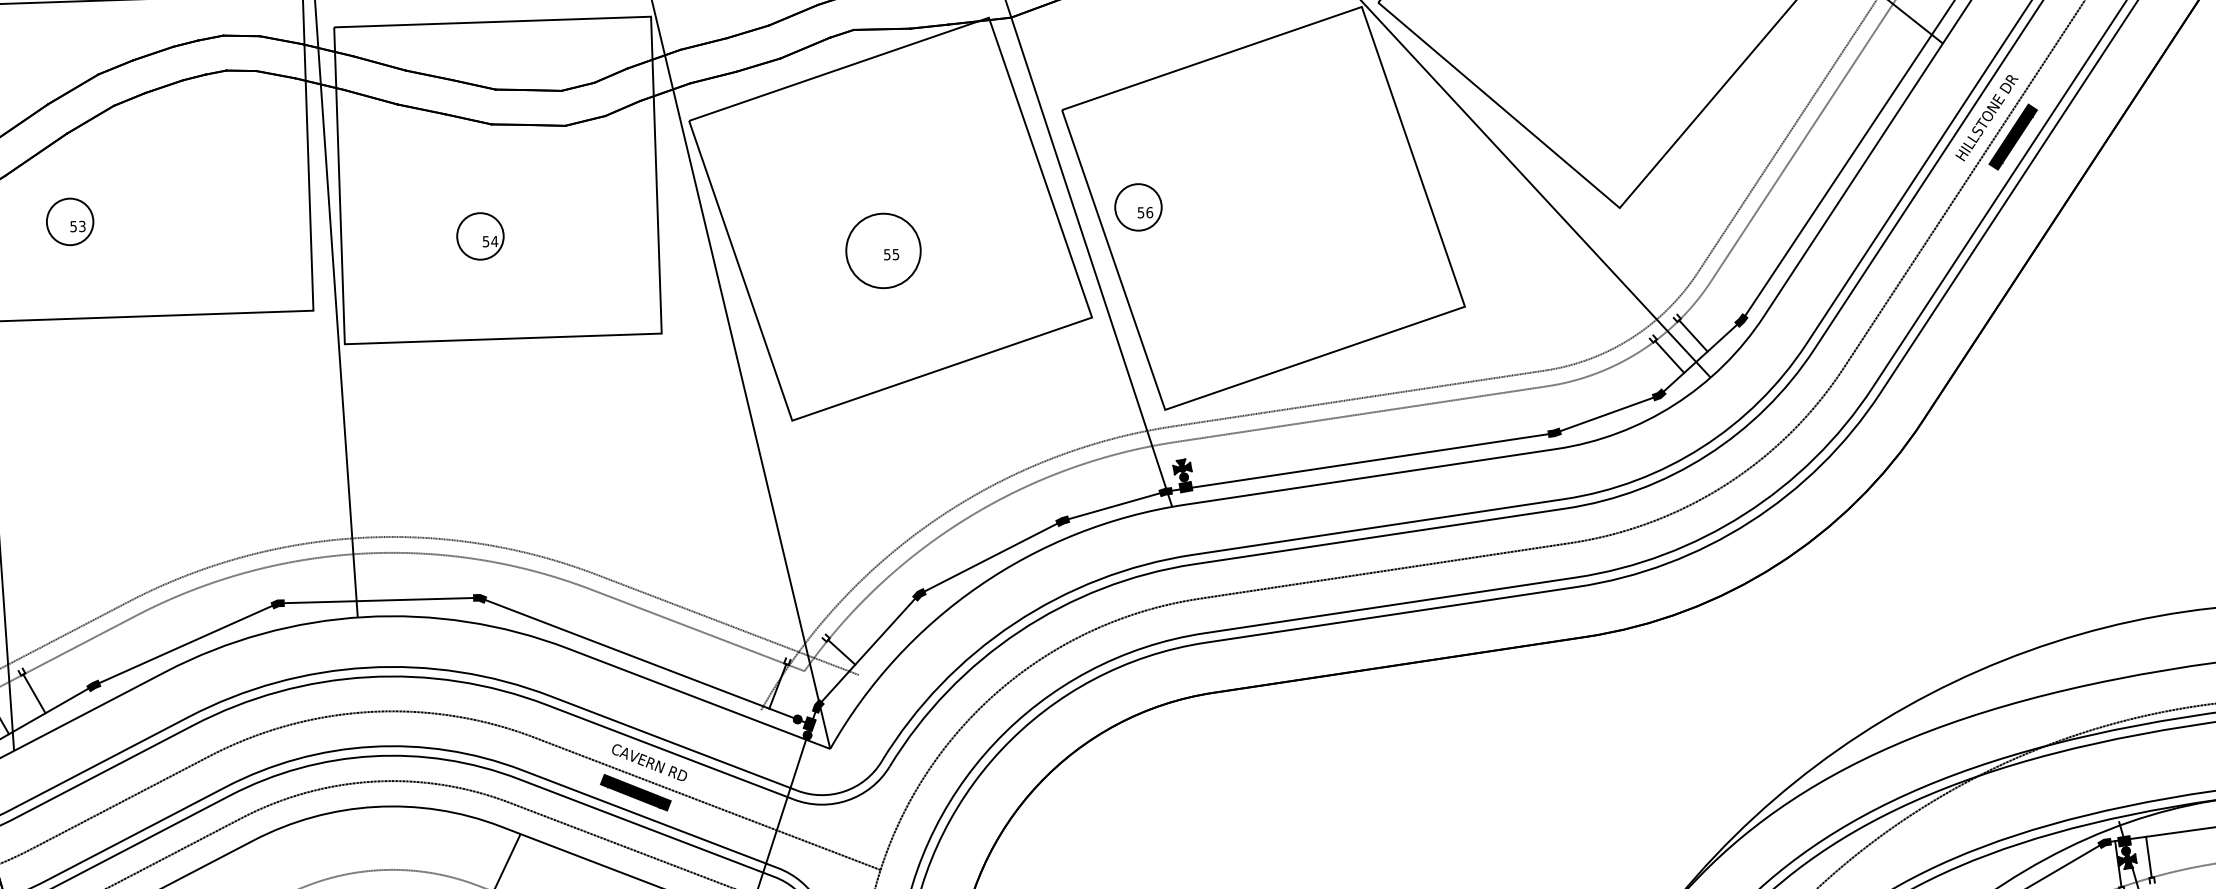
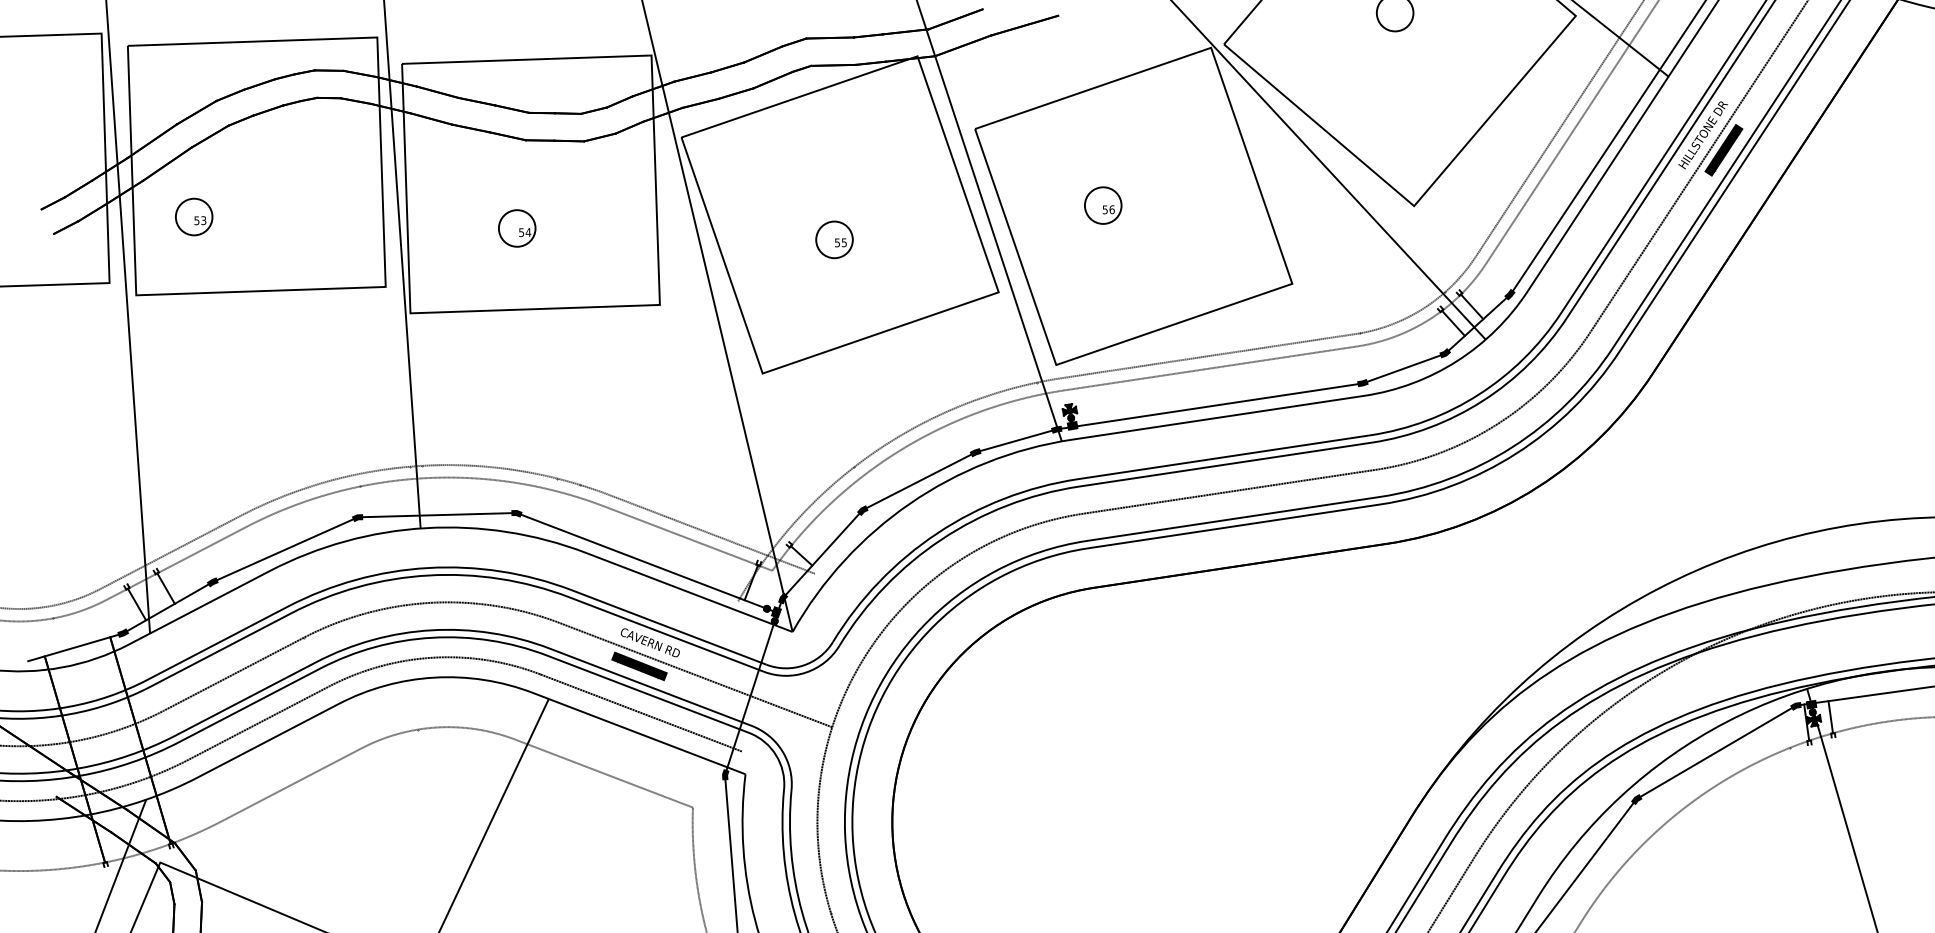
part: (1138, 207) -> (1103, 205), moved
circle: (883, 250) -> (834, 239), size x0.62

